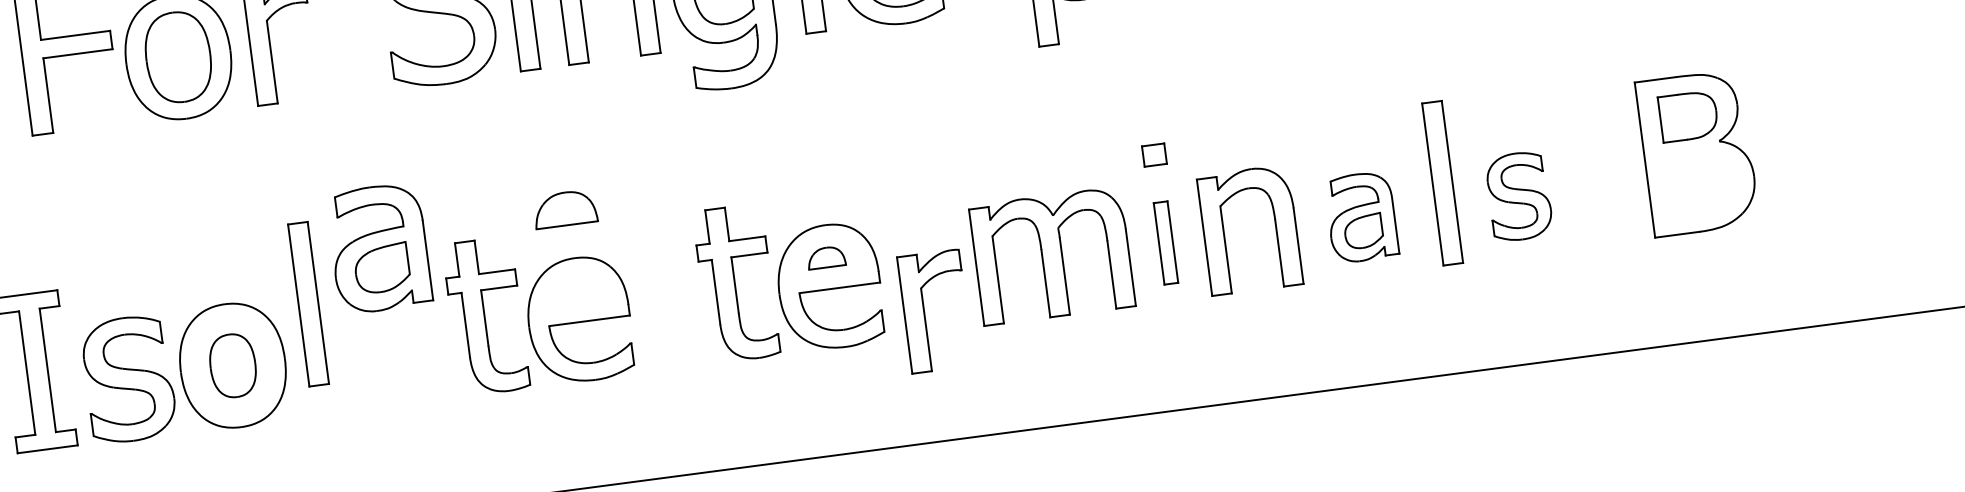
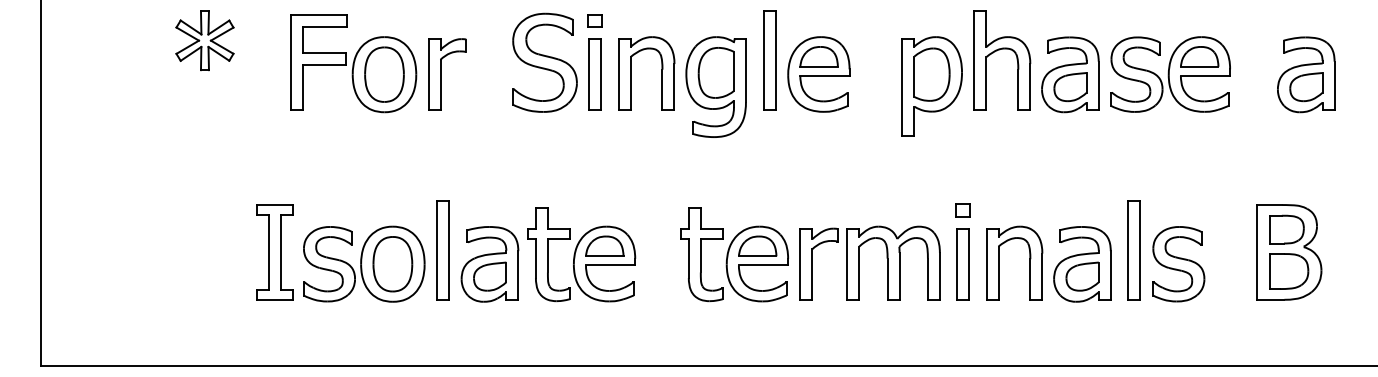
part: (1701, 184) -> (1289, 271), added
part: (1518, 196) -> (1178, 264), size x1.43
part: (564, 207) -> (604, 245), moved
part: (1361, 217) -> (1082, 264), size x1.43
part: (1165, 243) -> (962, 264), size x1.43
part: (378, 248) -> (489, 264), moved
part: (825, 256) -> (757, 245), size x1.67
part: (307, 304) -> (442, 250), moved
part: (934, 310) -> (818, 263), moved
part: (232, 366) -> (392, 264), size x1.43

